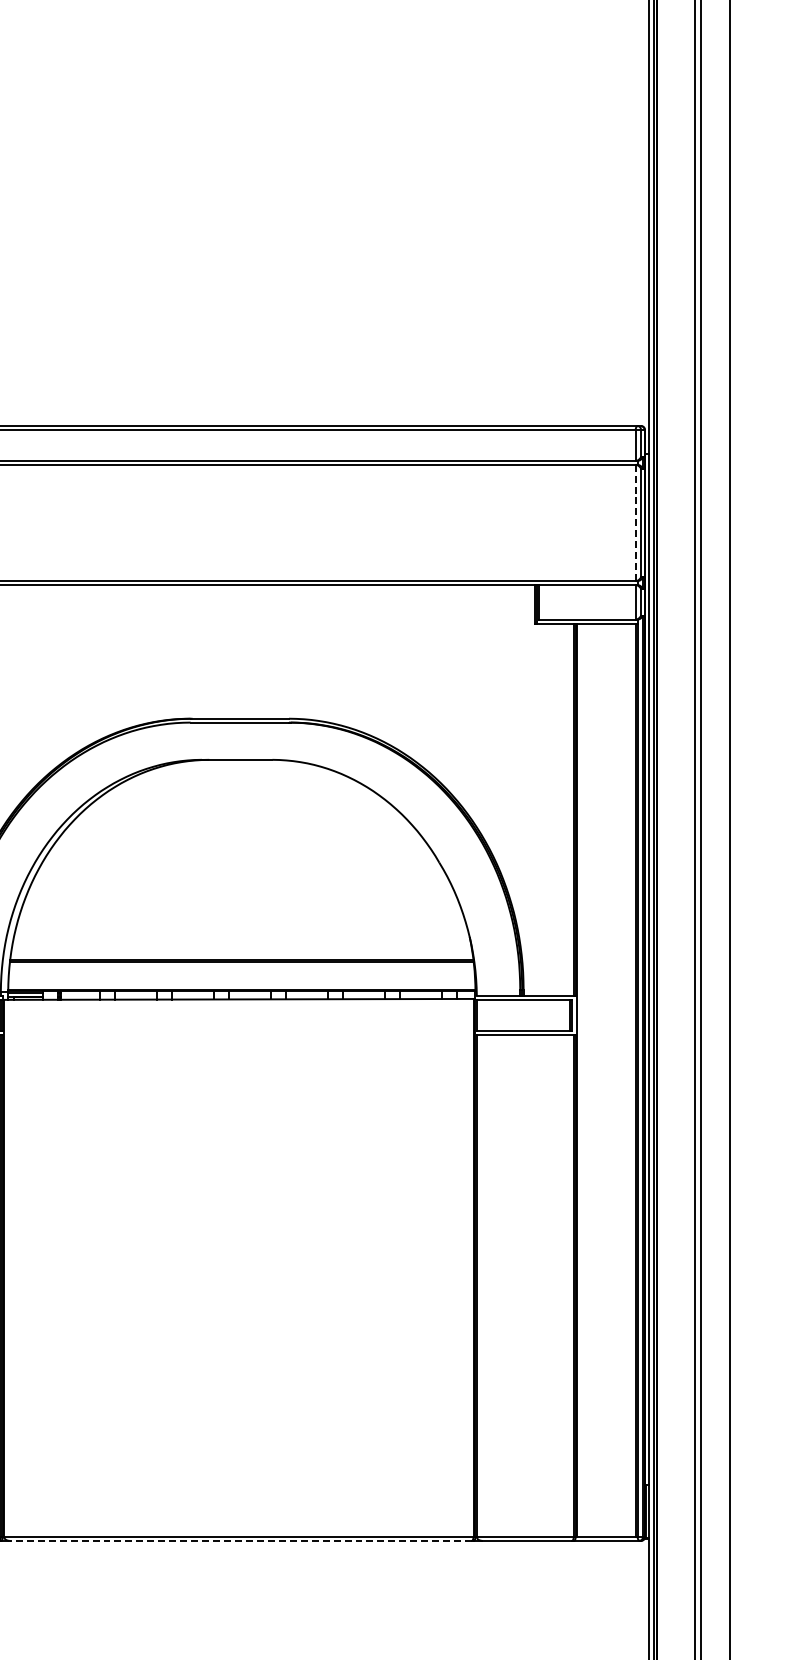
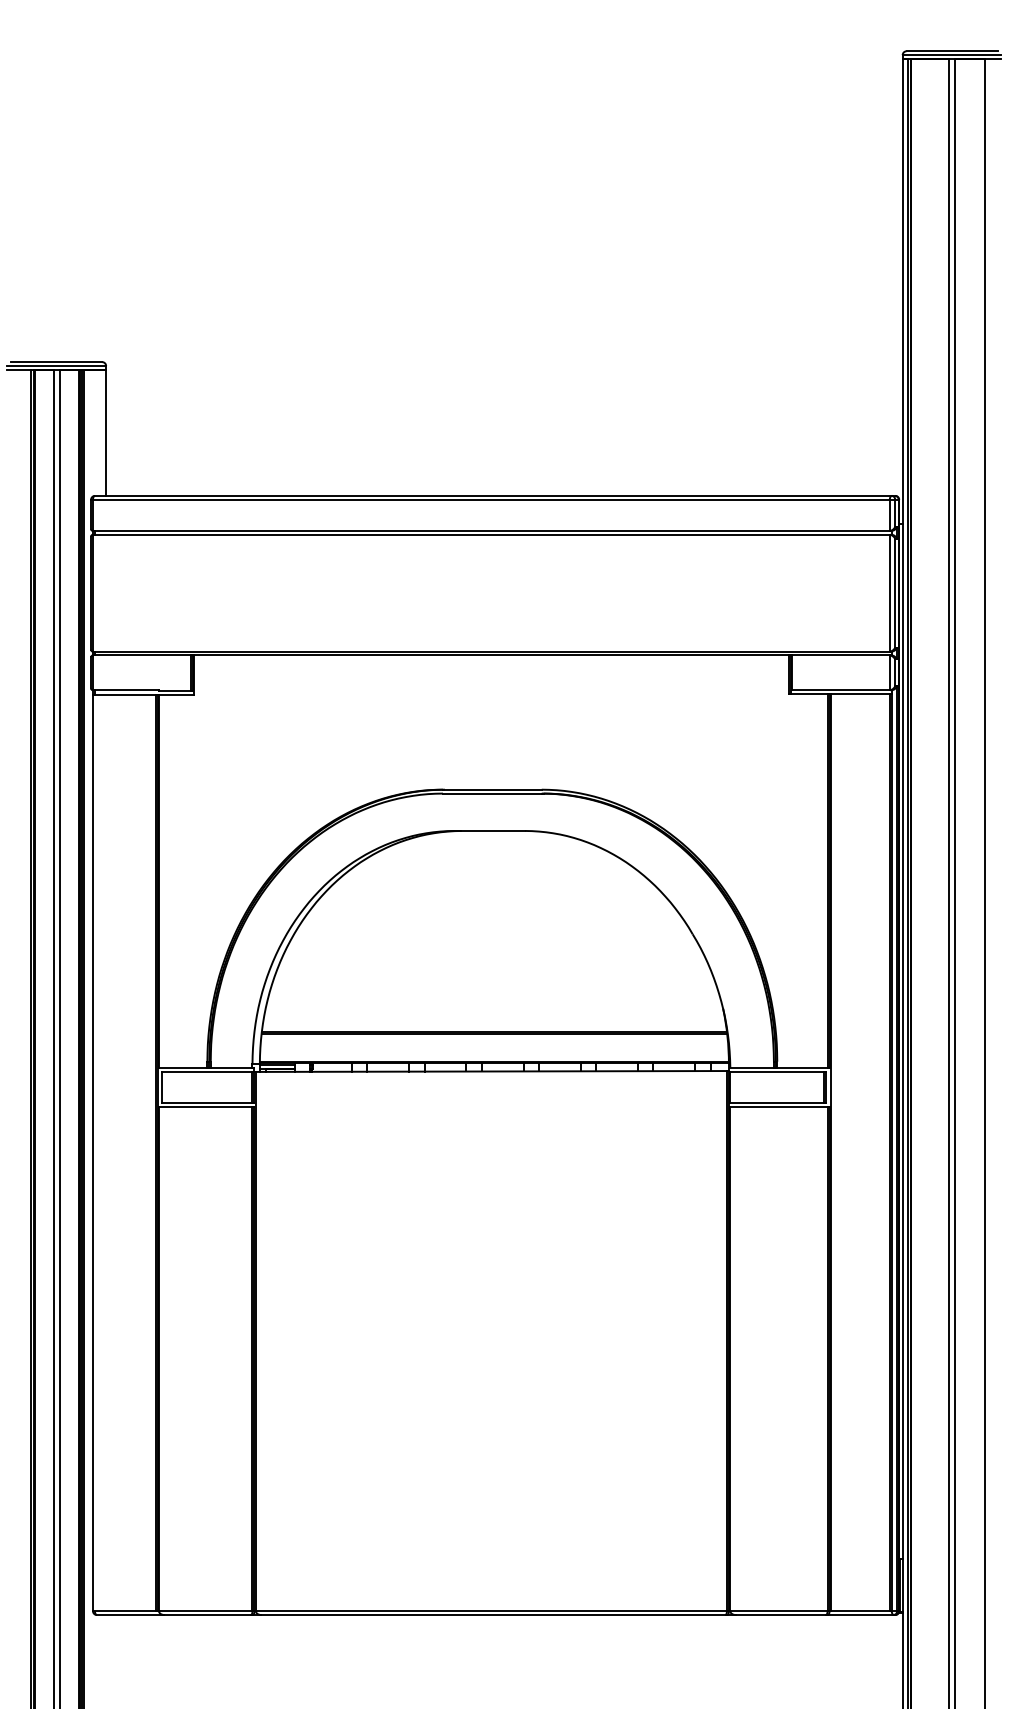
line: (635, 522) -> (889, 592), dashed -> solid
line: (239, 1541) -> (492, 1615), dashed -> solid

